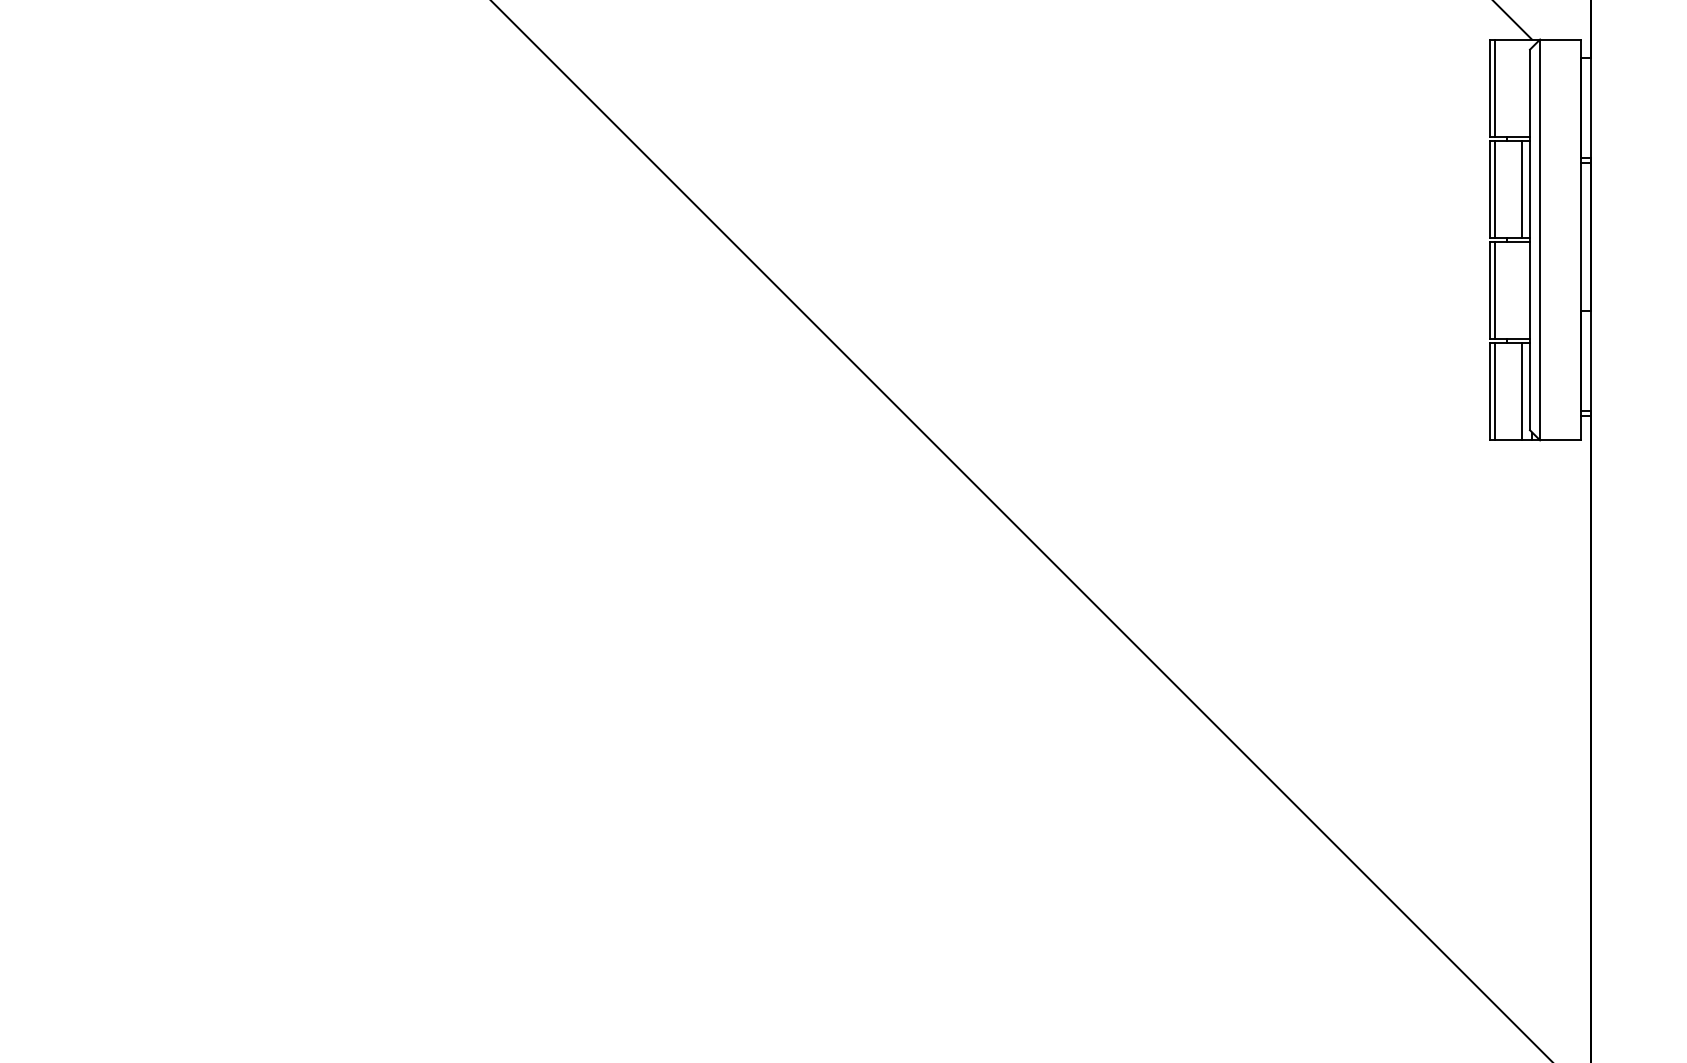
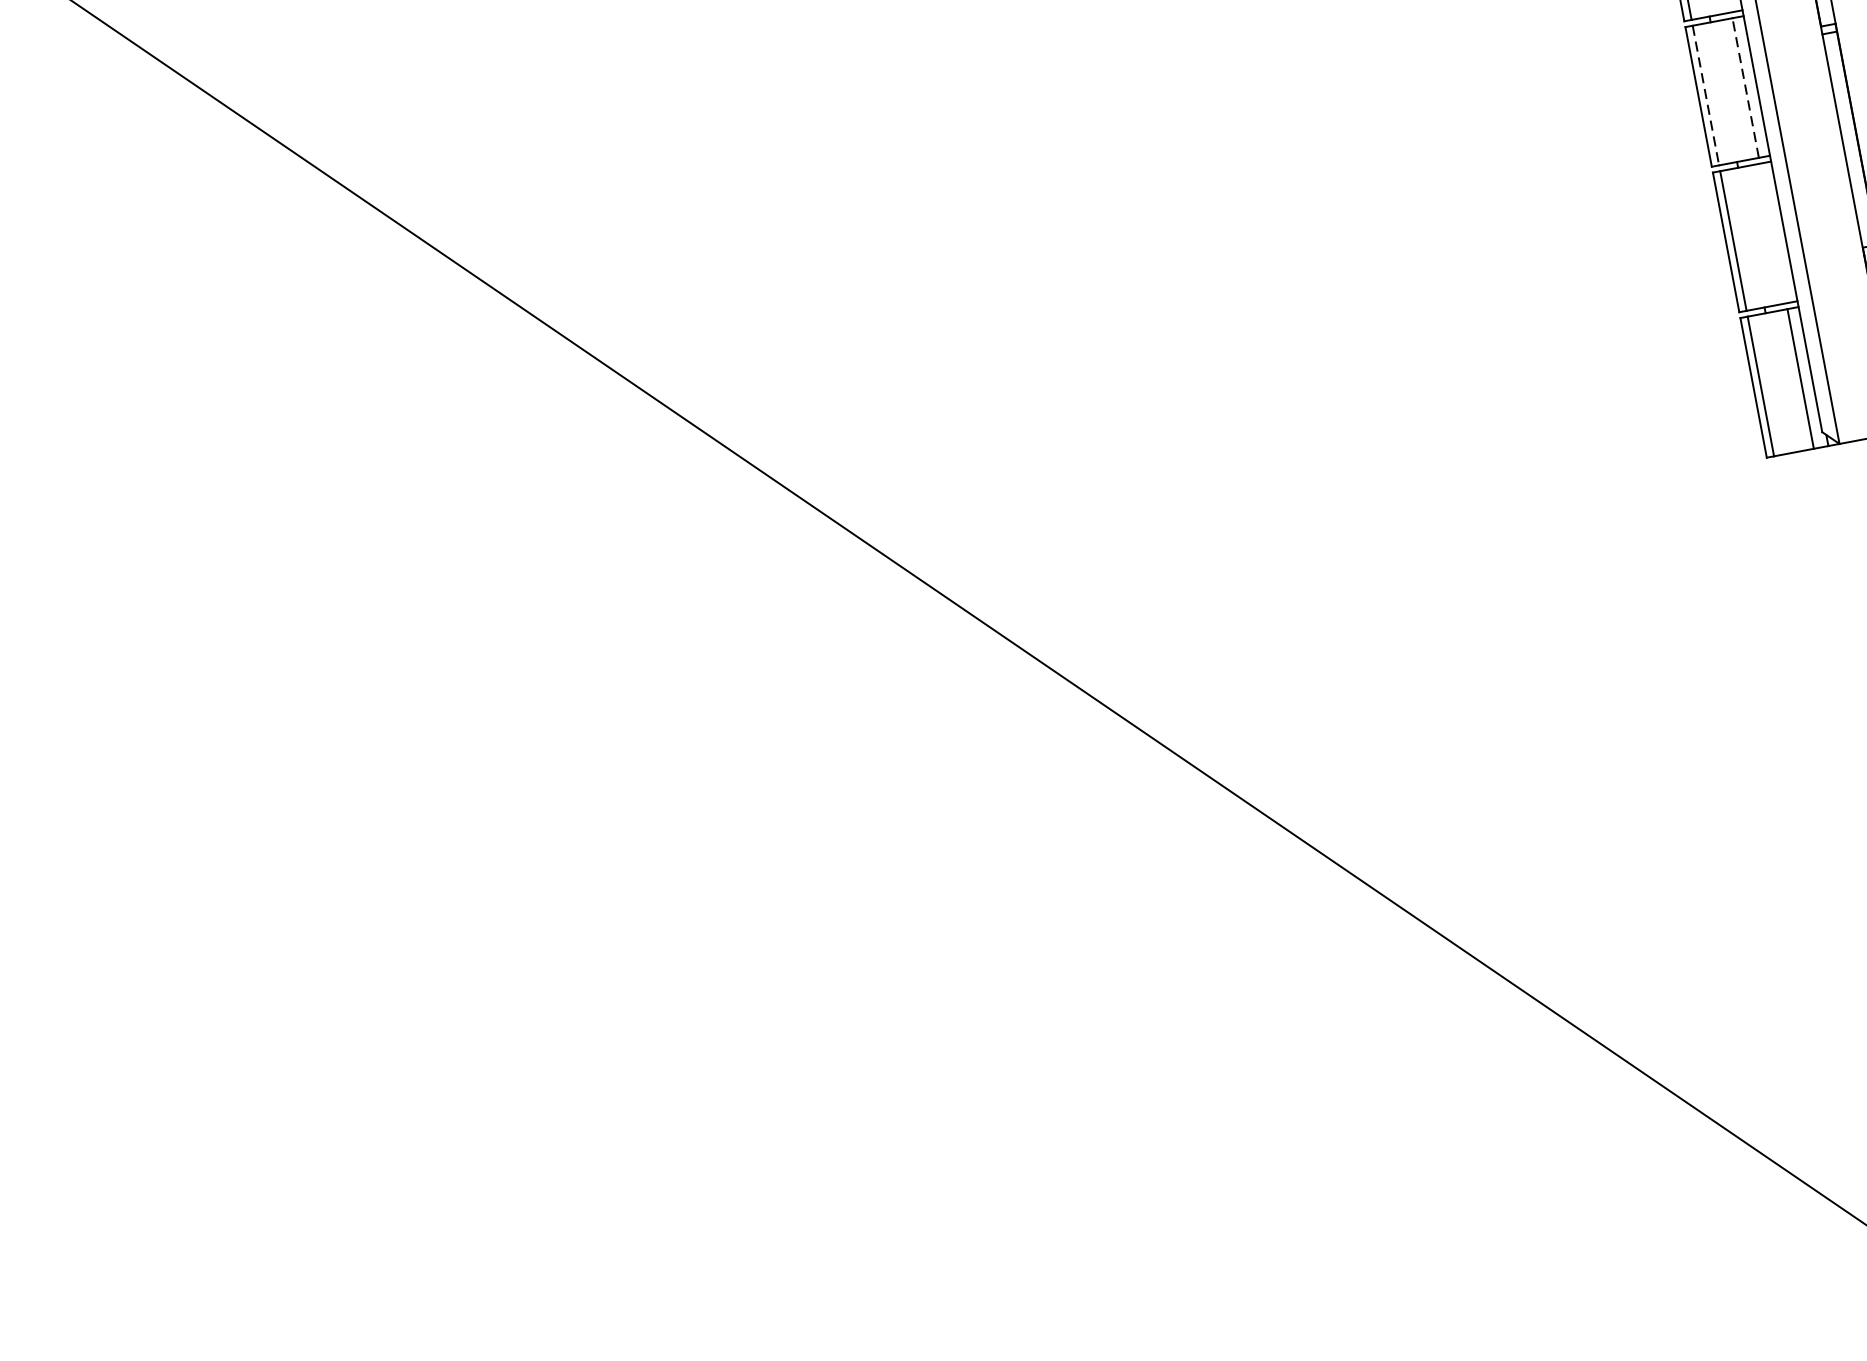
line: (1494, 189) -> (1705, 95), solid -> dashed
line: (1522, 189) -> (1746, 88), solid -> dashed

